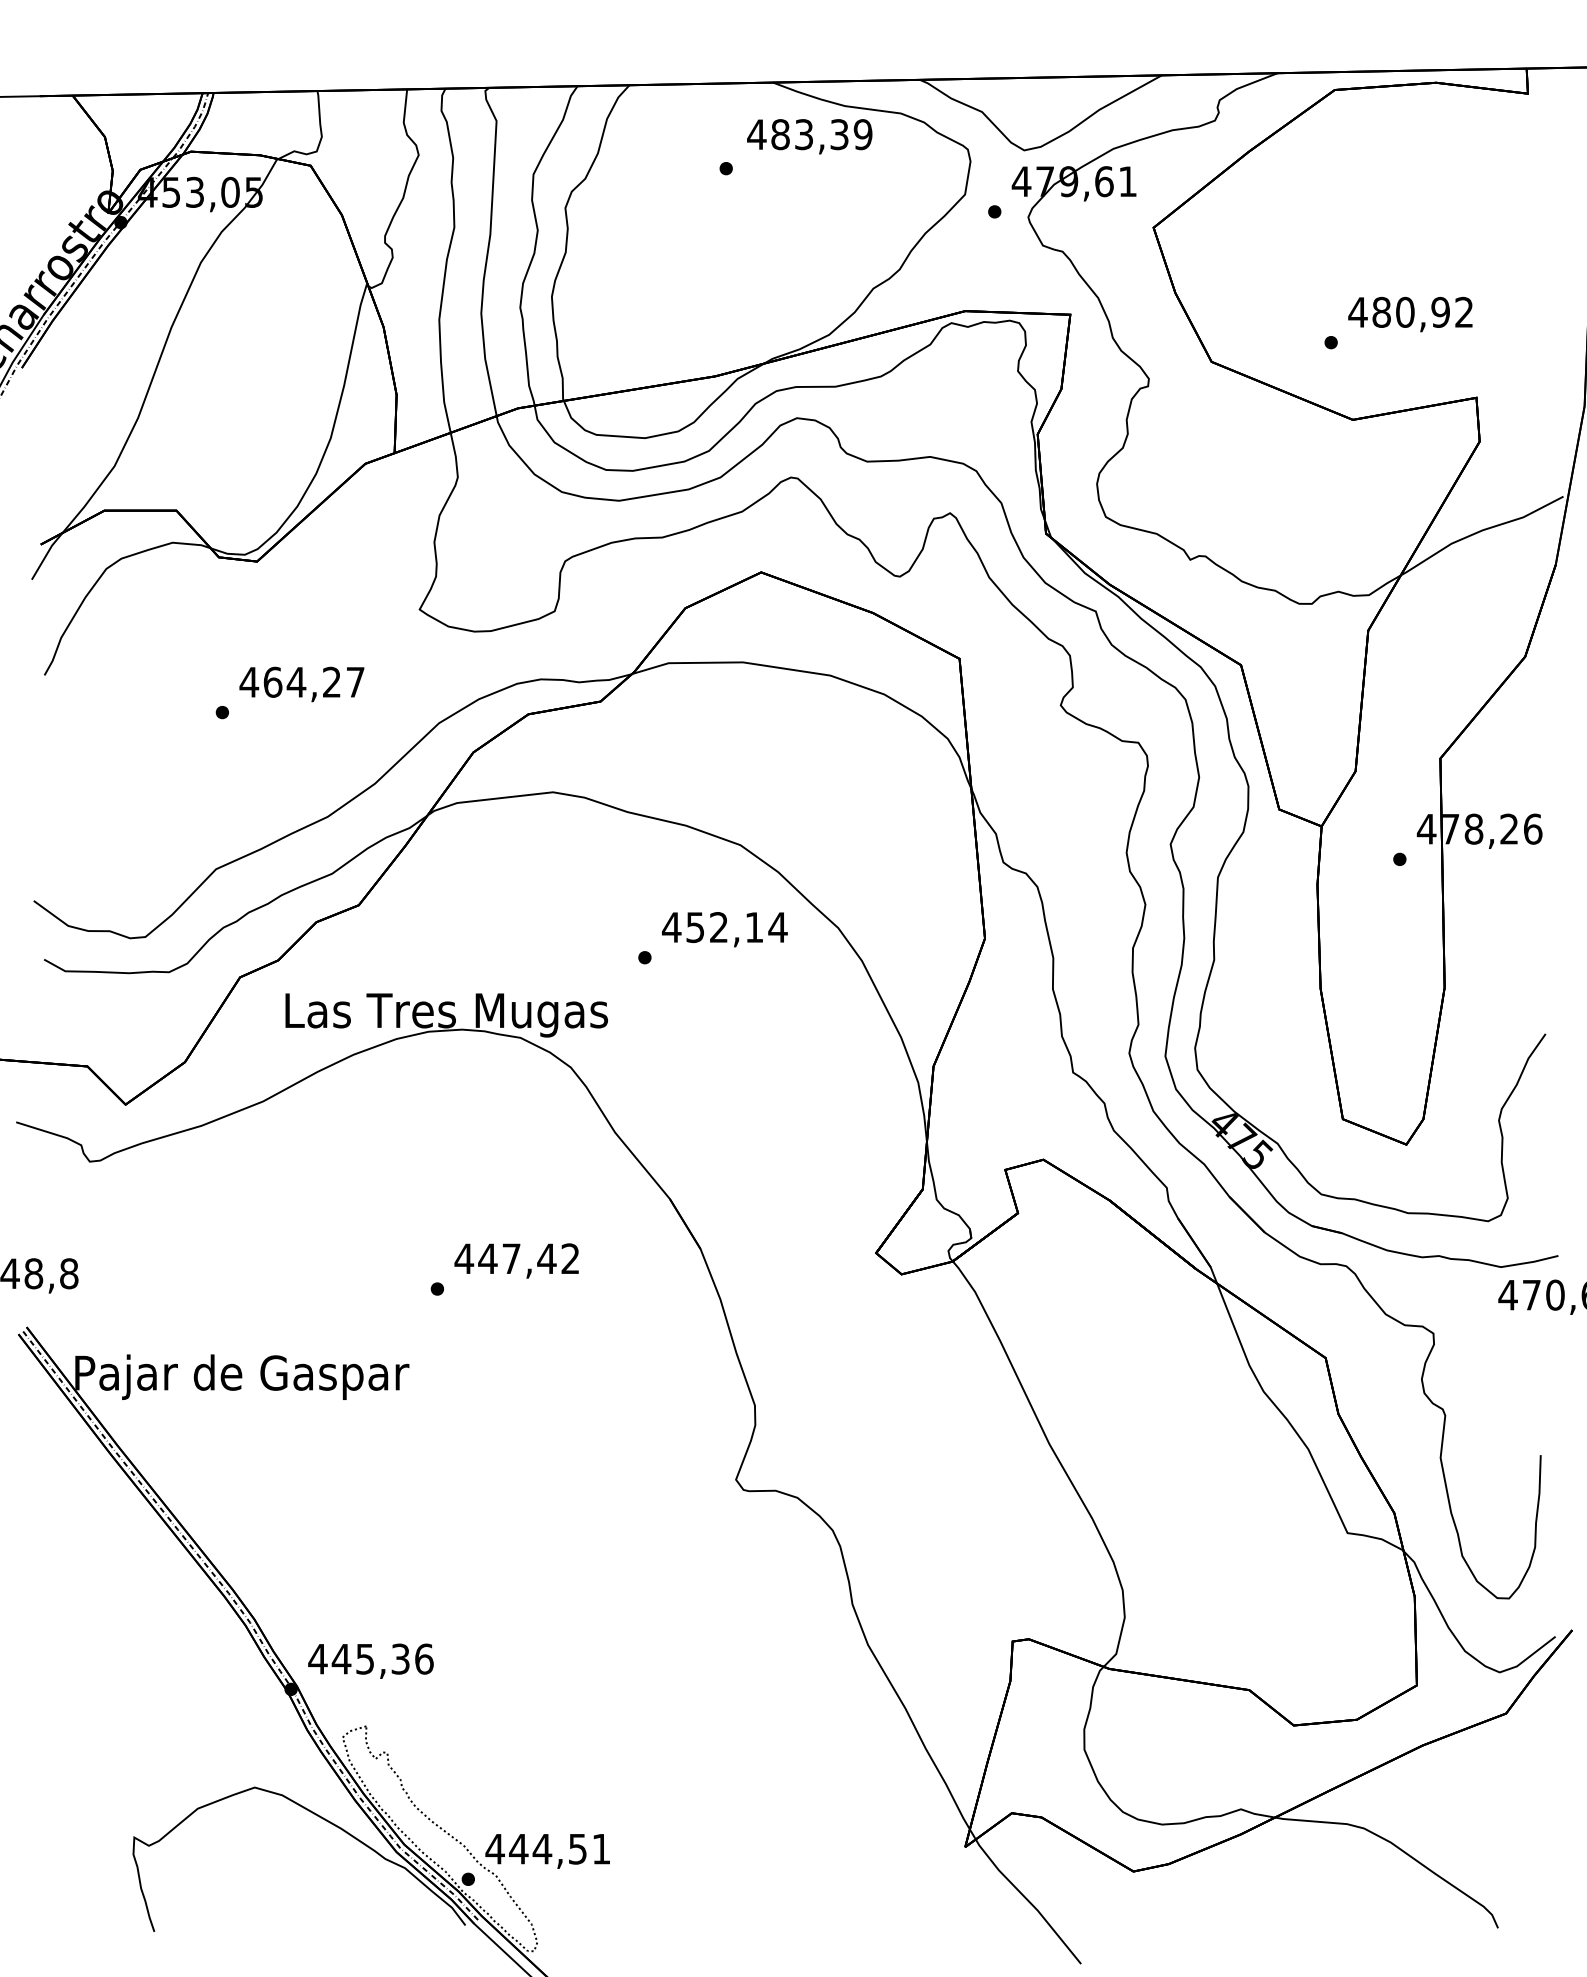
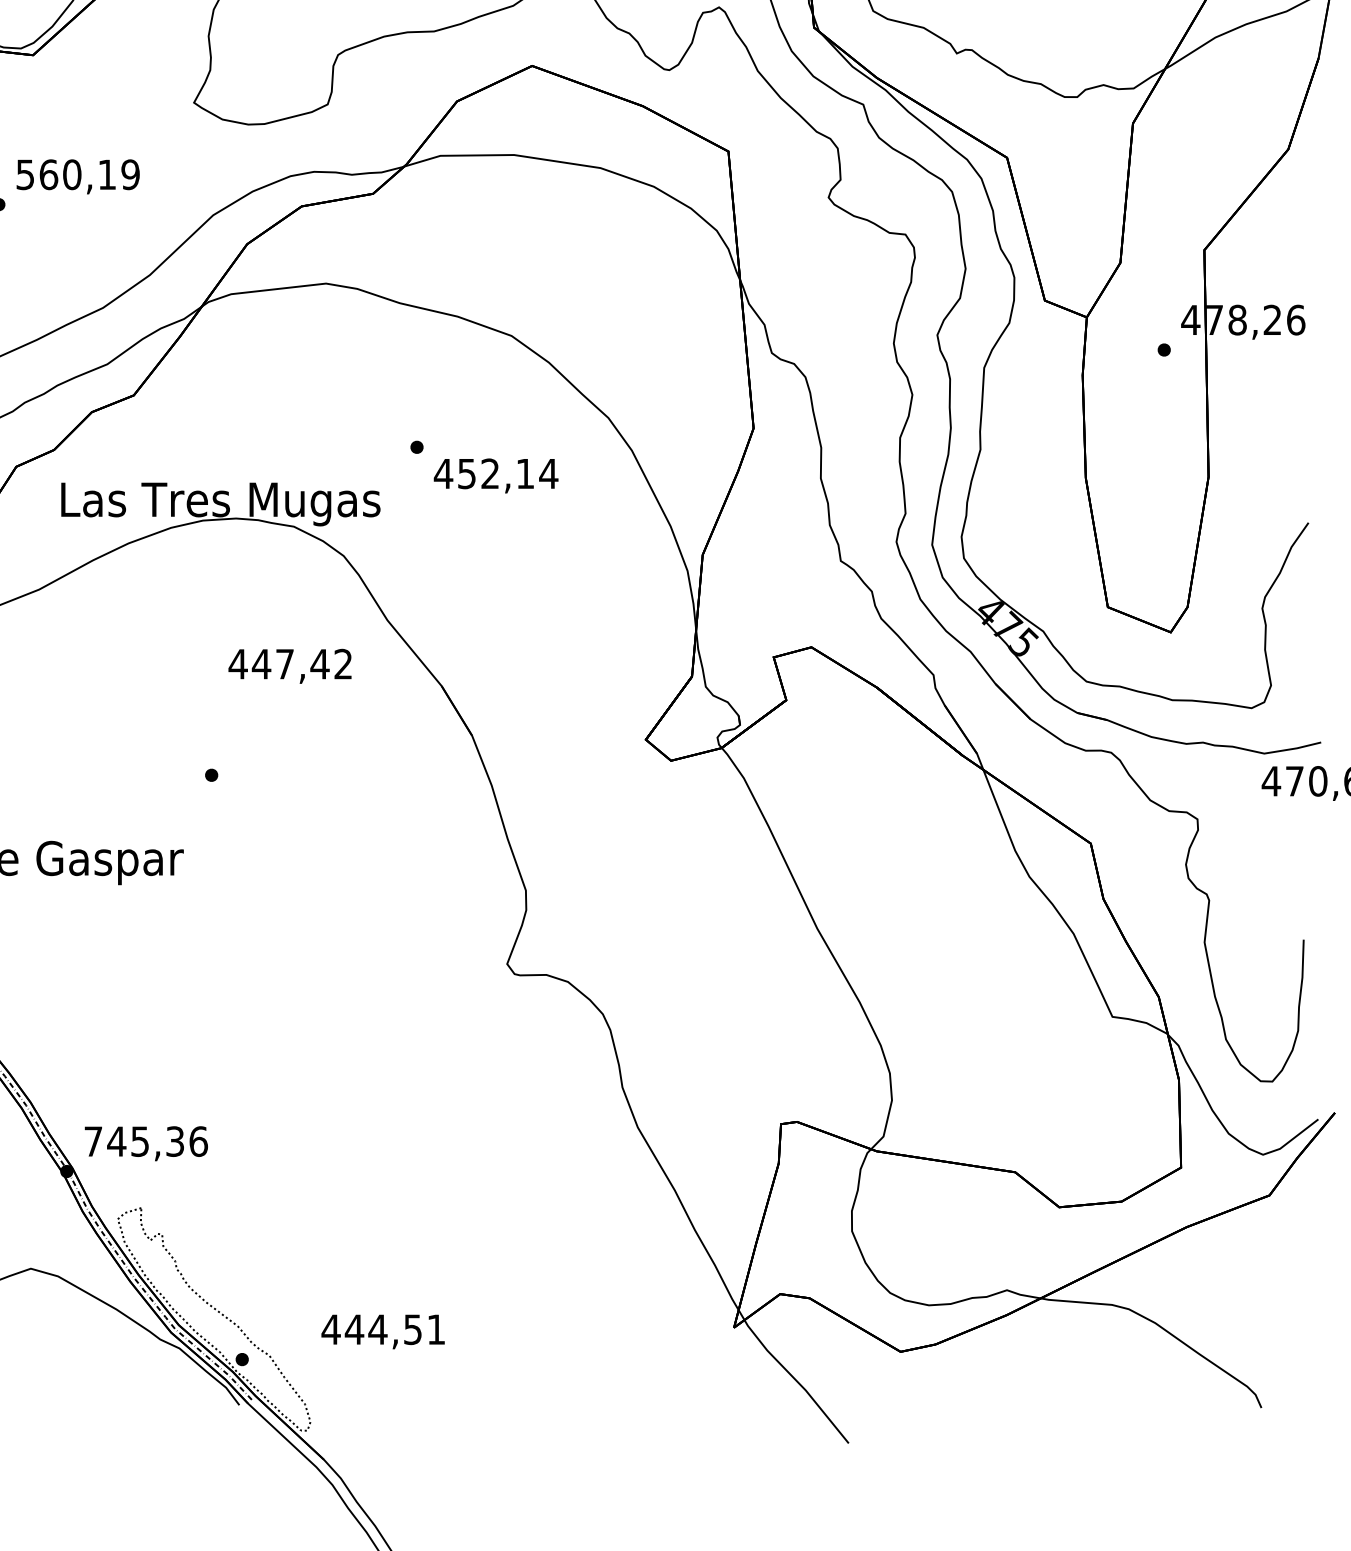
text: (301, 681) -> (77, 173), 464,27 -> 560,19
text: (724, 929) -> (495, 475), moved
text: (516, 1260) -> (289, 665), moved
text: (317, 1659) -> (92, 1141), 445,36 -> 745,36
text: (547, 1851) -> (382, 1332), moved

